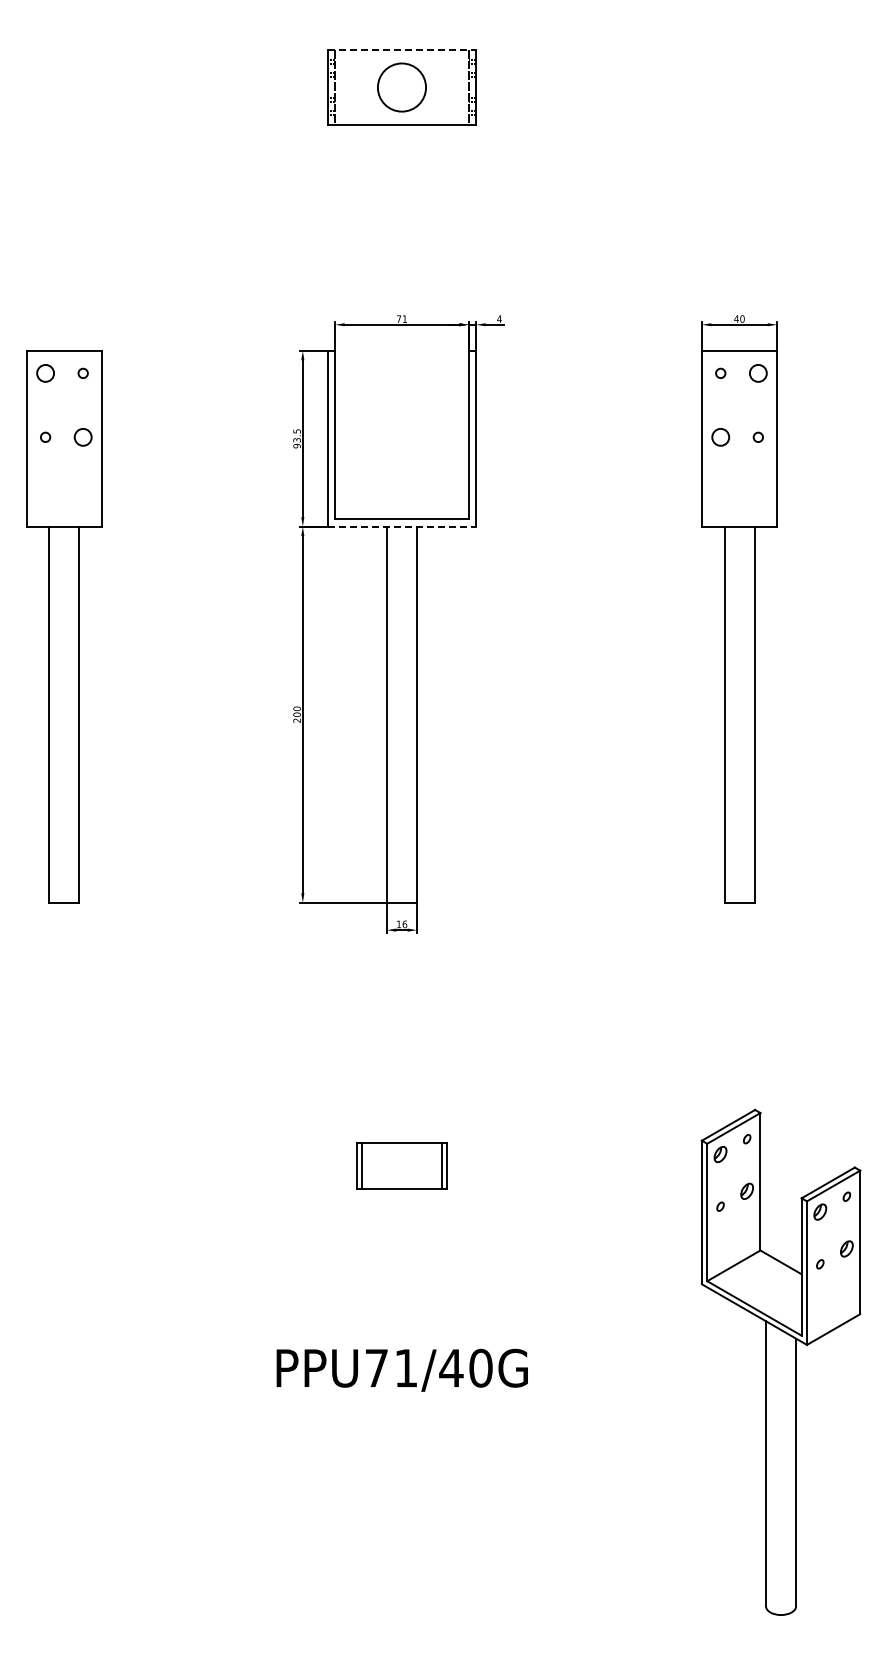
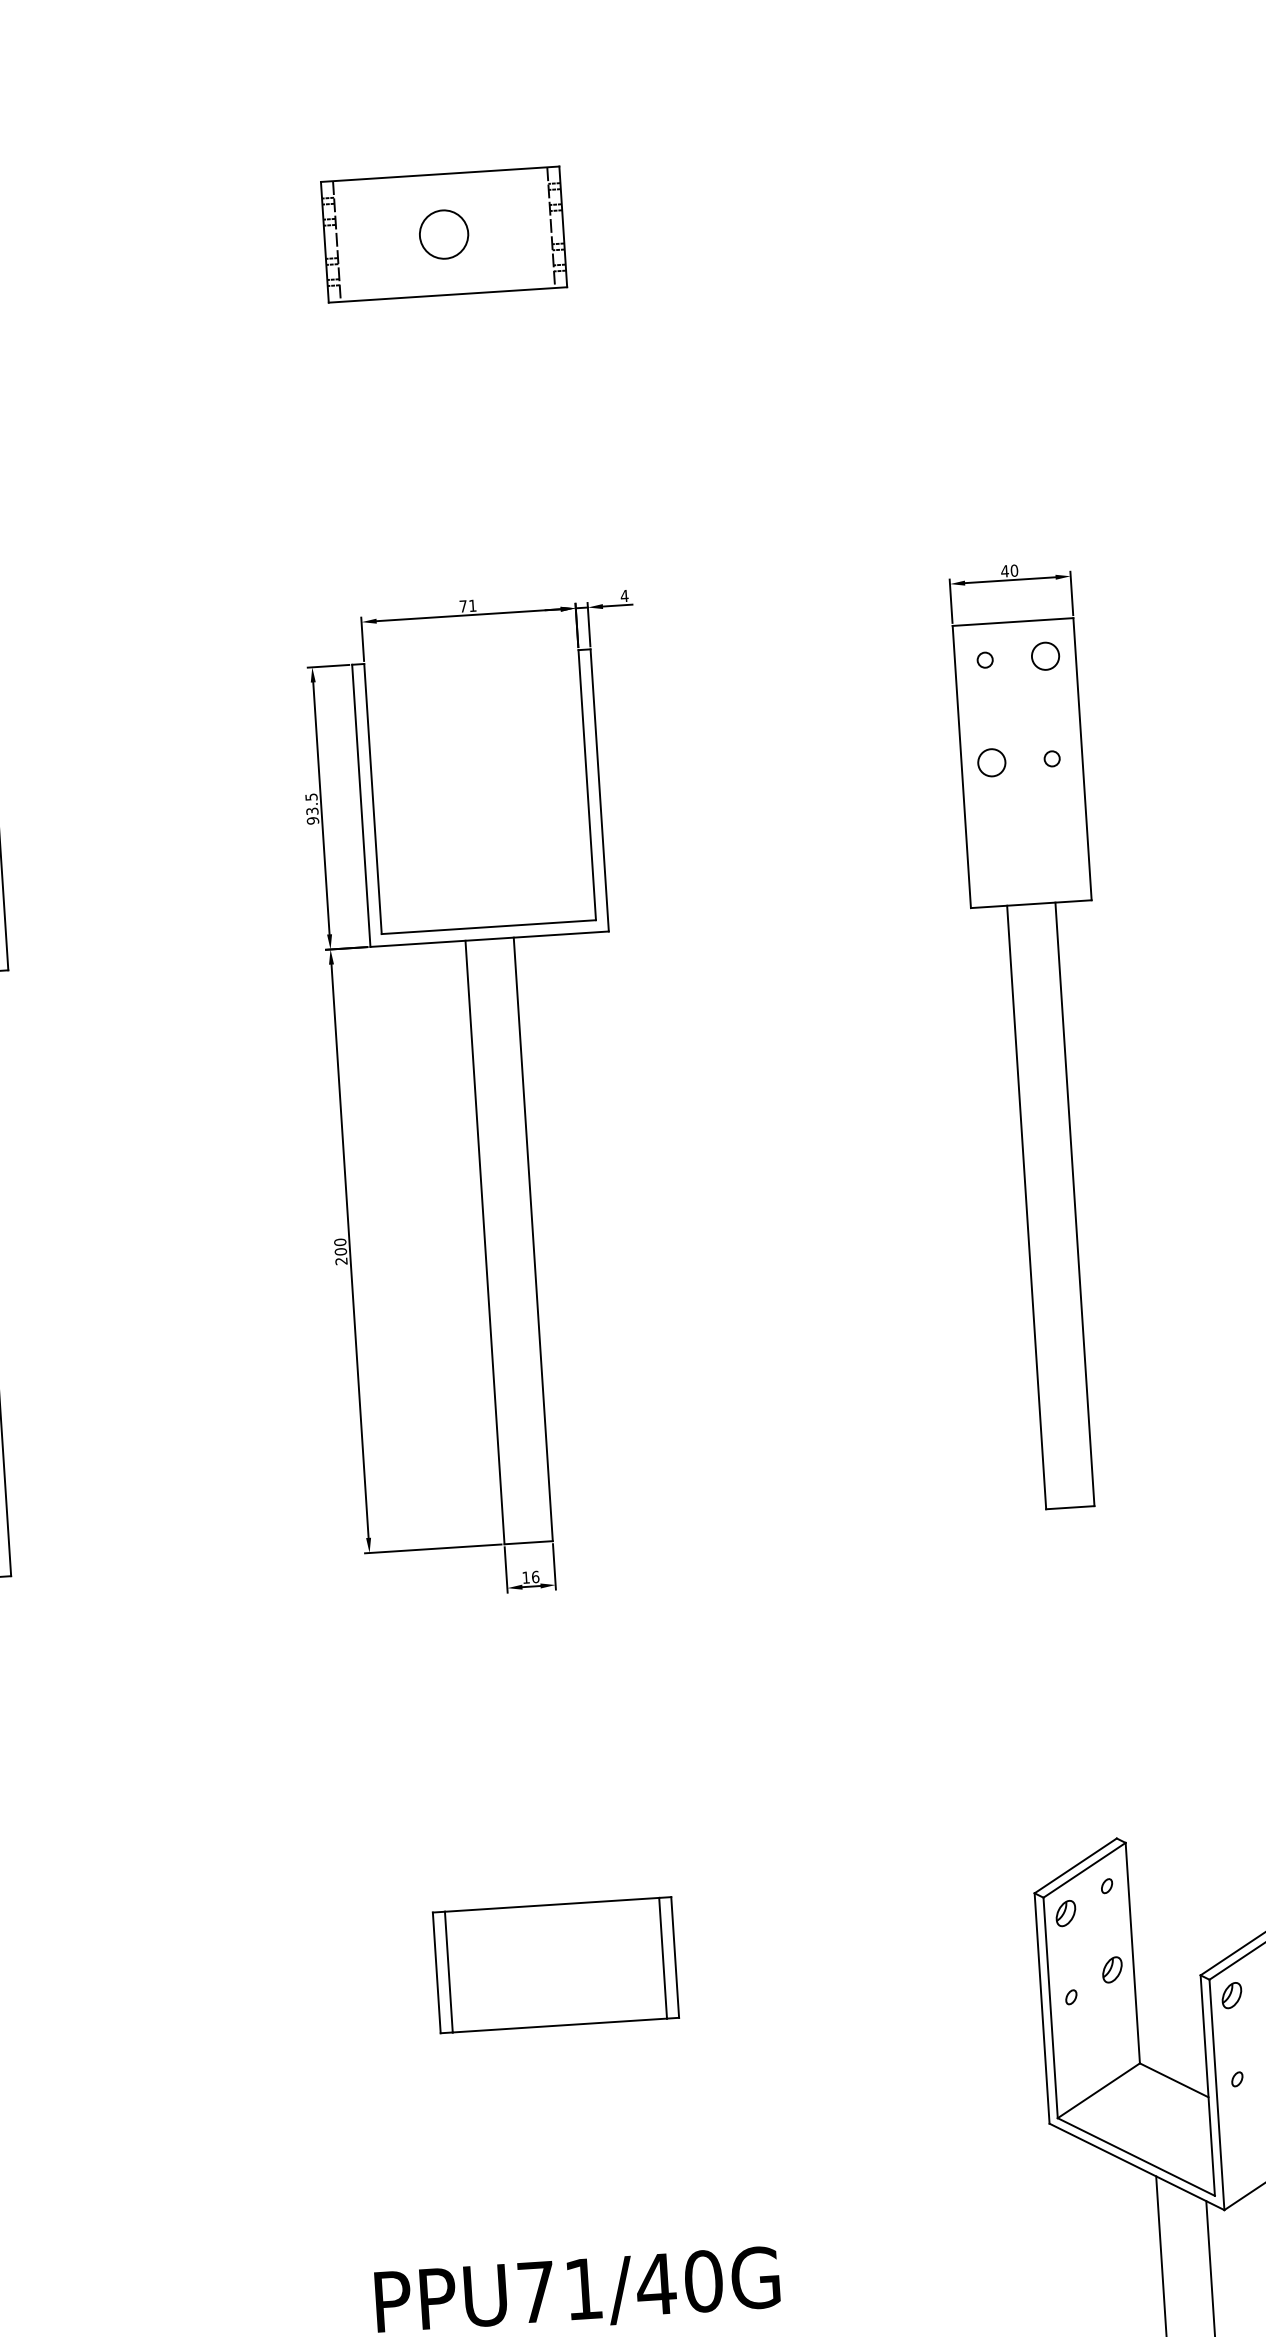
line: (402, 49) -> (440, 173), dashed -> solid
circle: (401, 87) -> (443, 234), size x0.62
line: (402, 526) -> (490, 938), dashed -> solid
part: (401, 1165) -> (555, 1964), size x1.67

